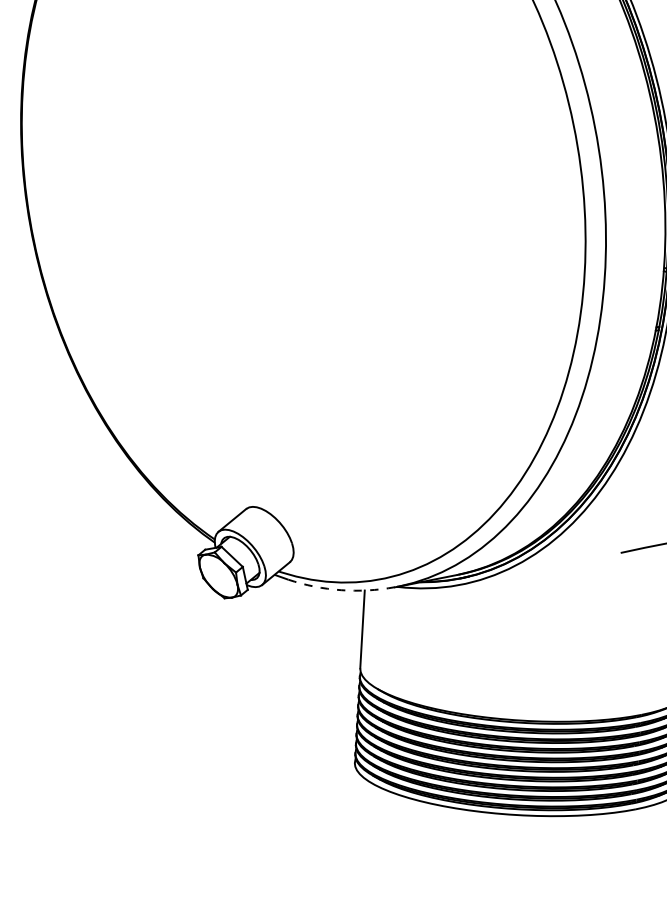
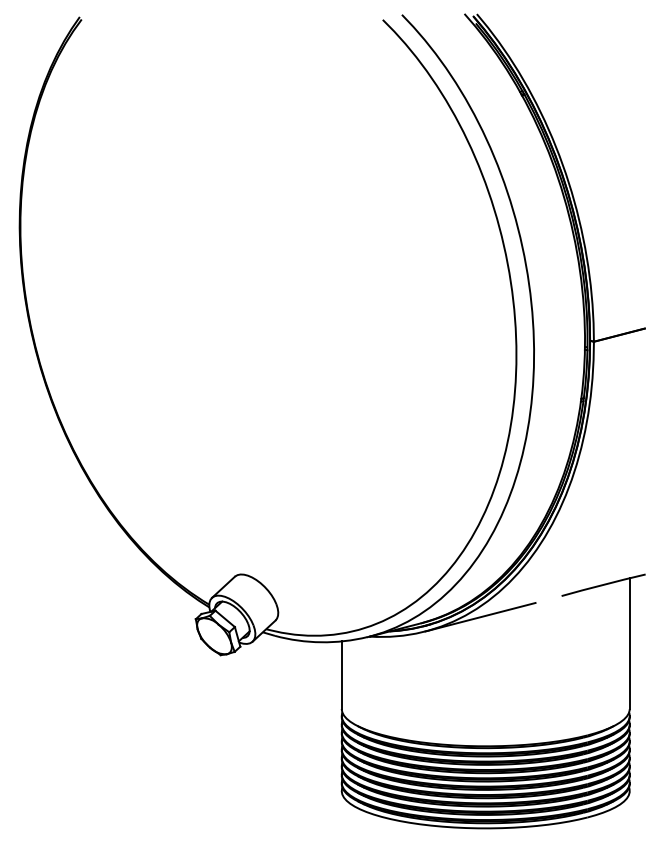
line: (526, 571) -> (480, 616), added
arc: (341, 590) -> (321, 642), dashed -> solid

